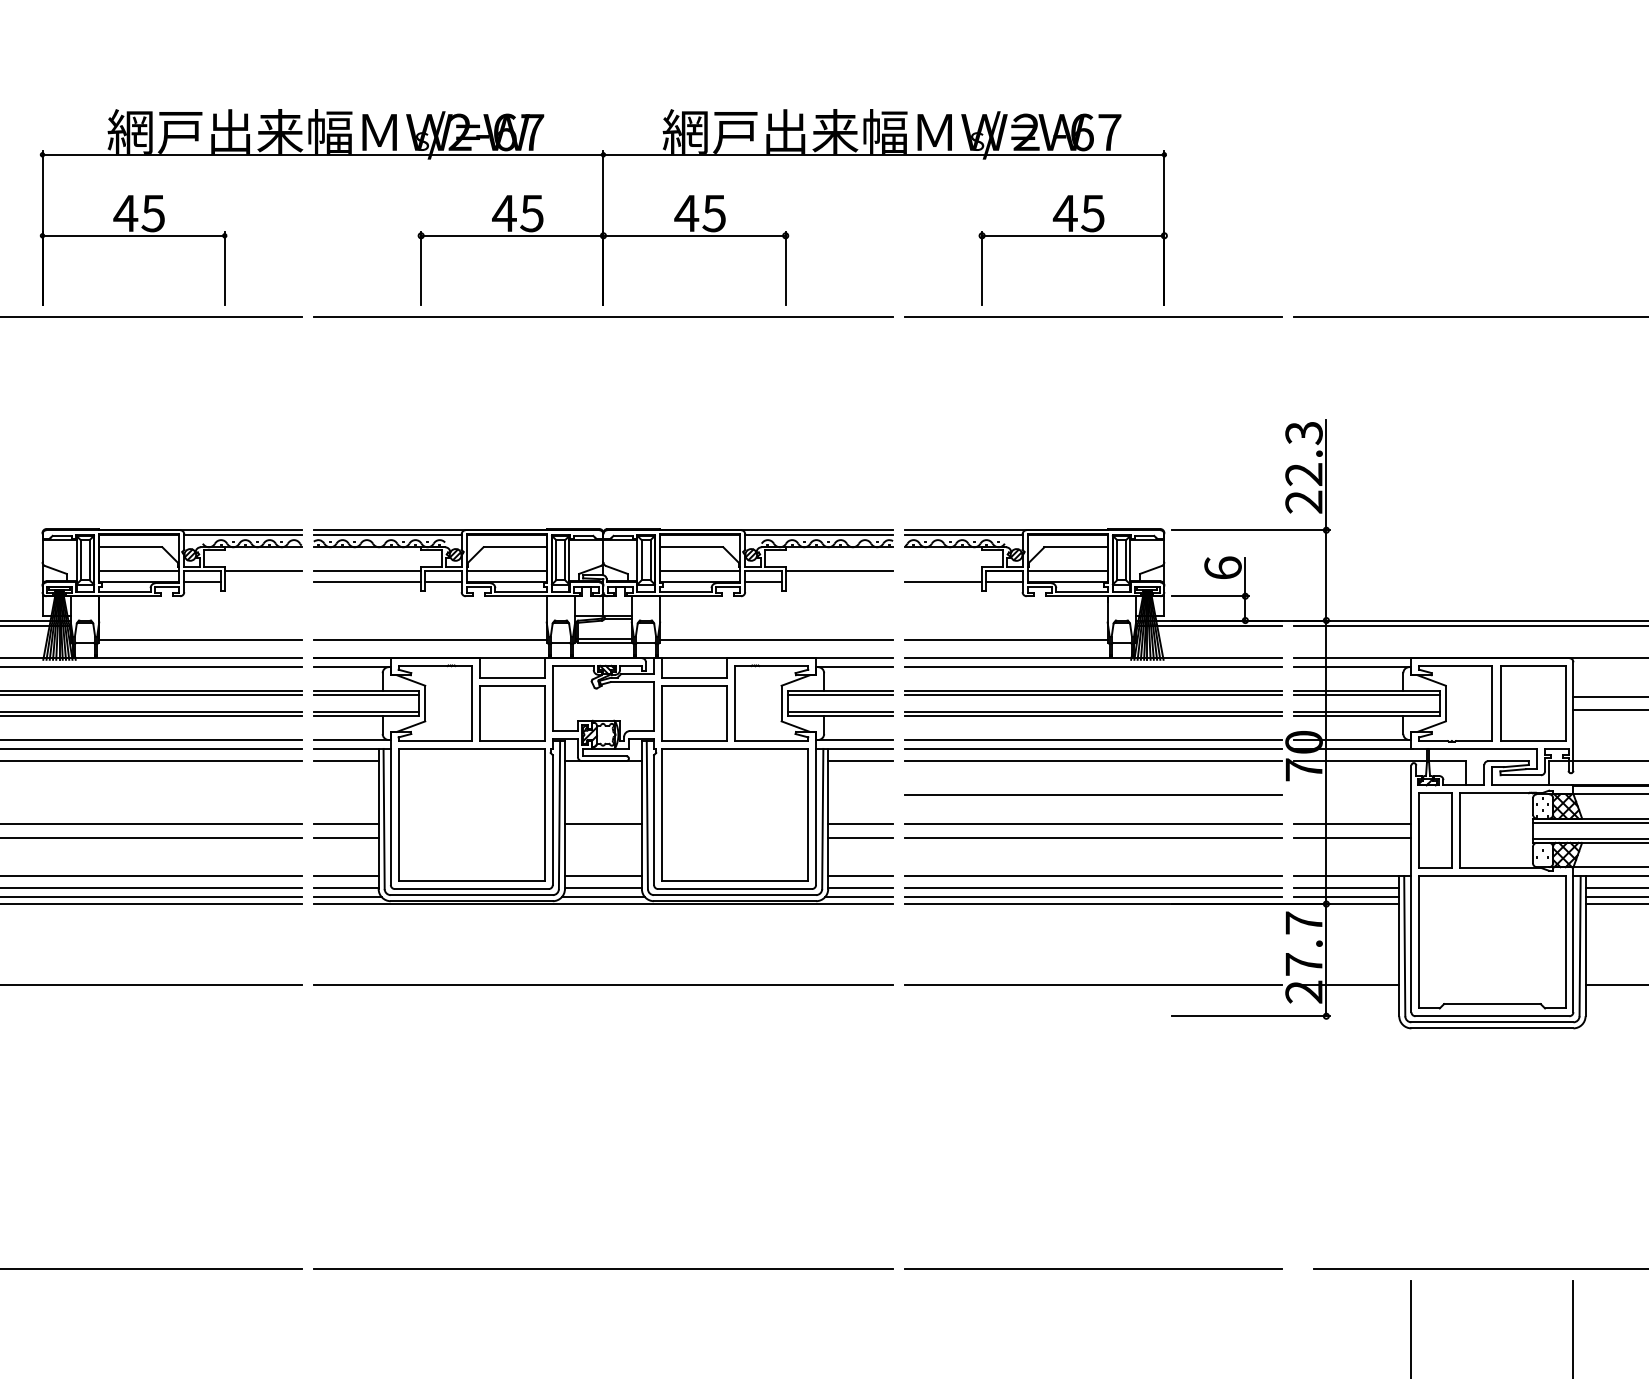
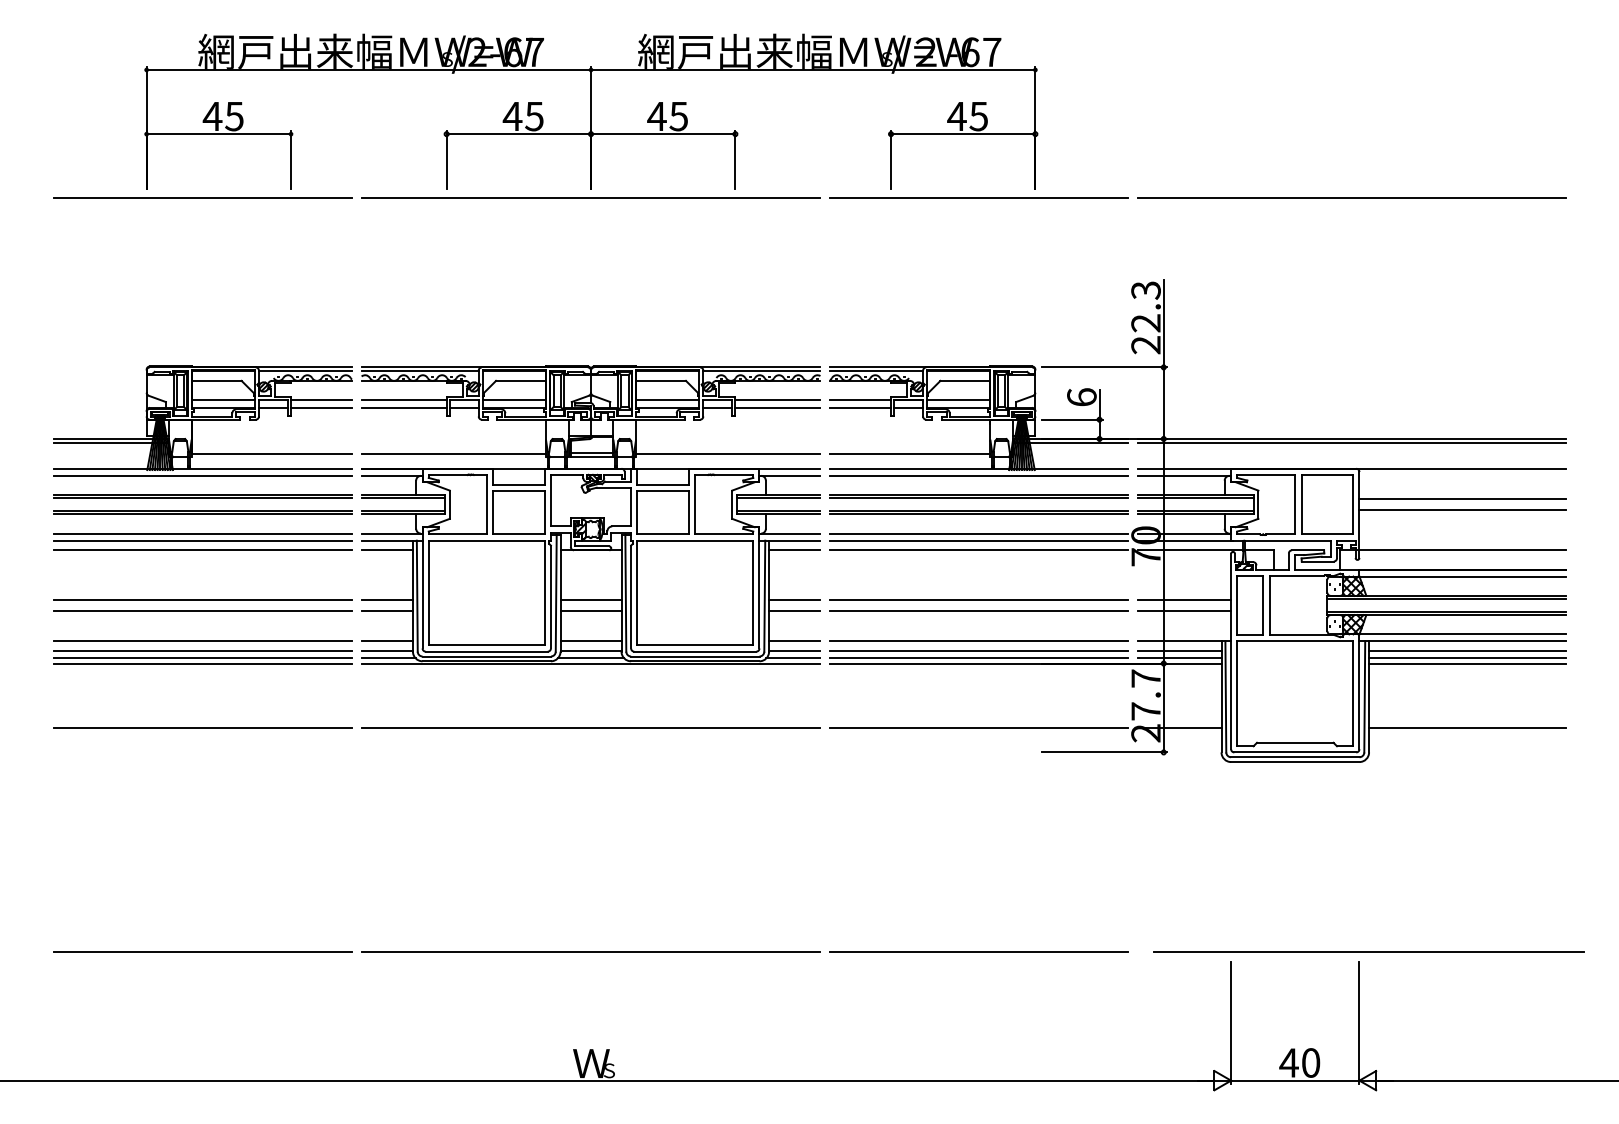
line: (943, 570) -> (860, 399), added
line: (263, 582) -> (321, 408), added
line: (838, 582) -> (777, 408), added
line: (1092, 794) -> (978, 576), removed
line: (602, 837) -> (590, 610), added

